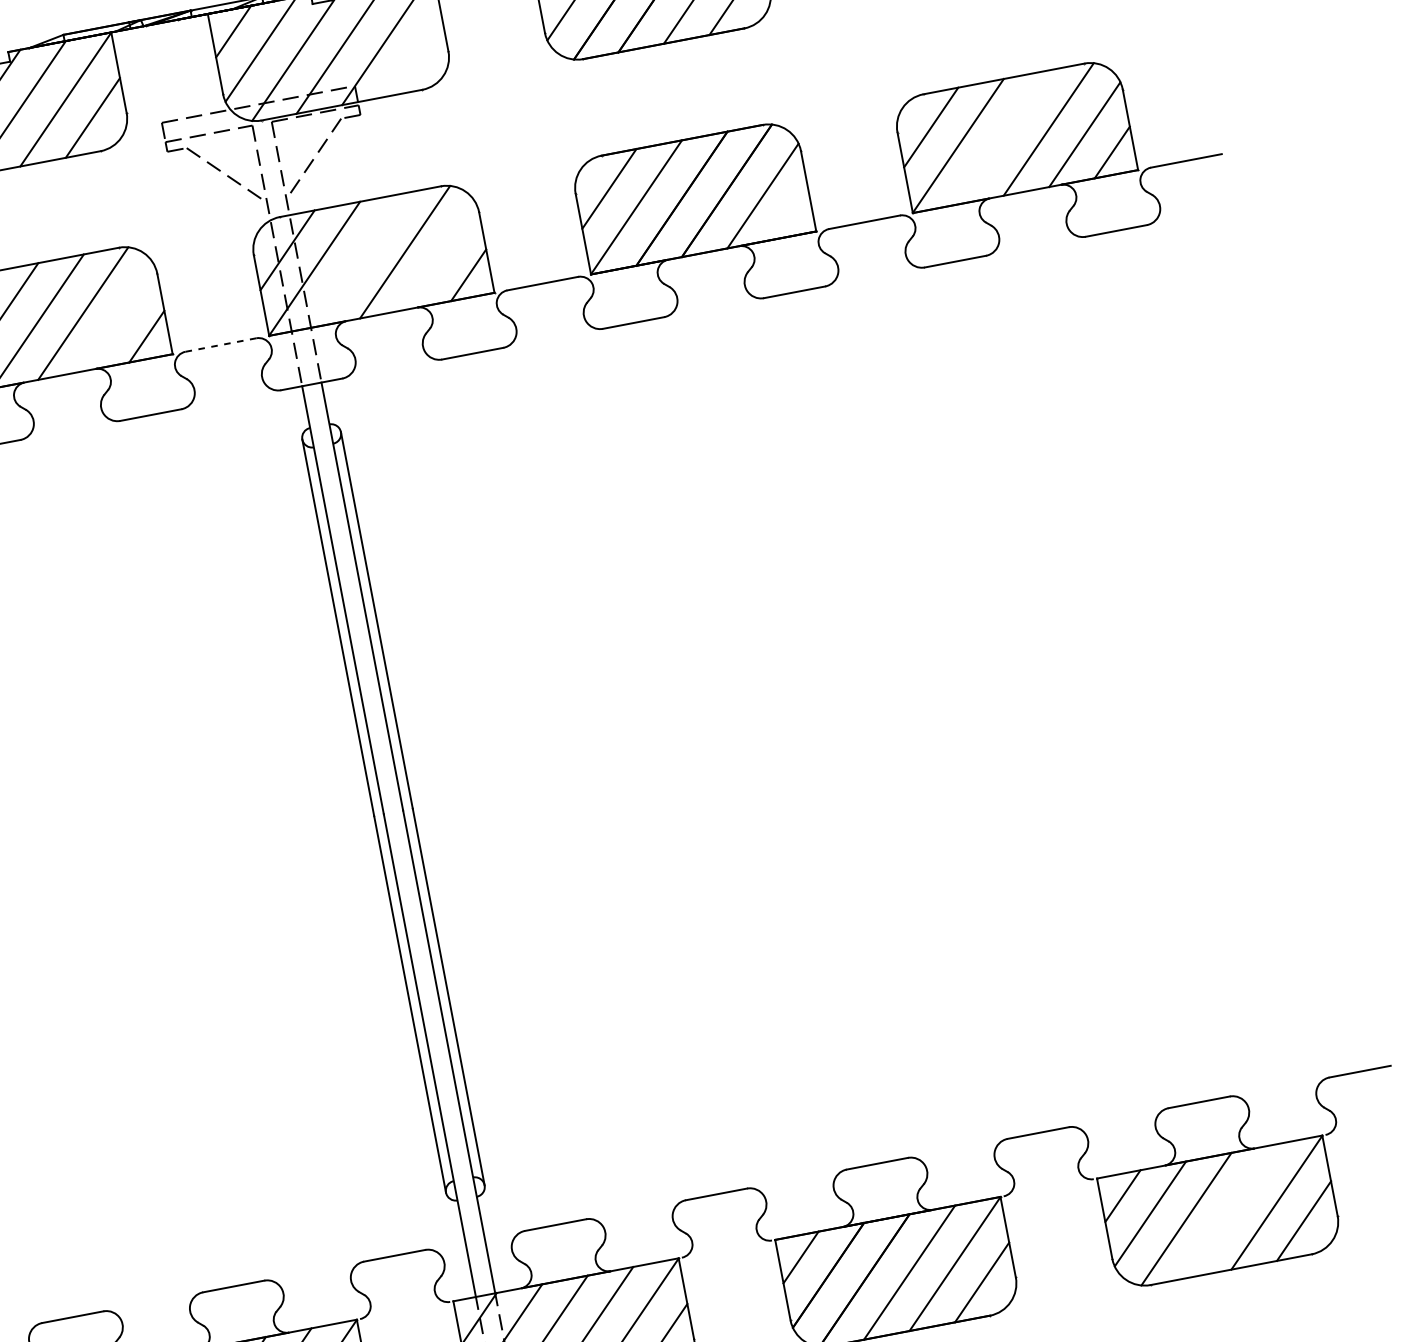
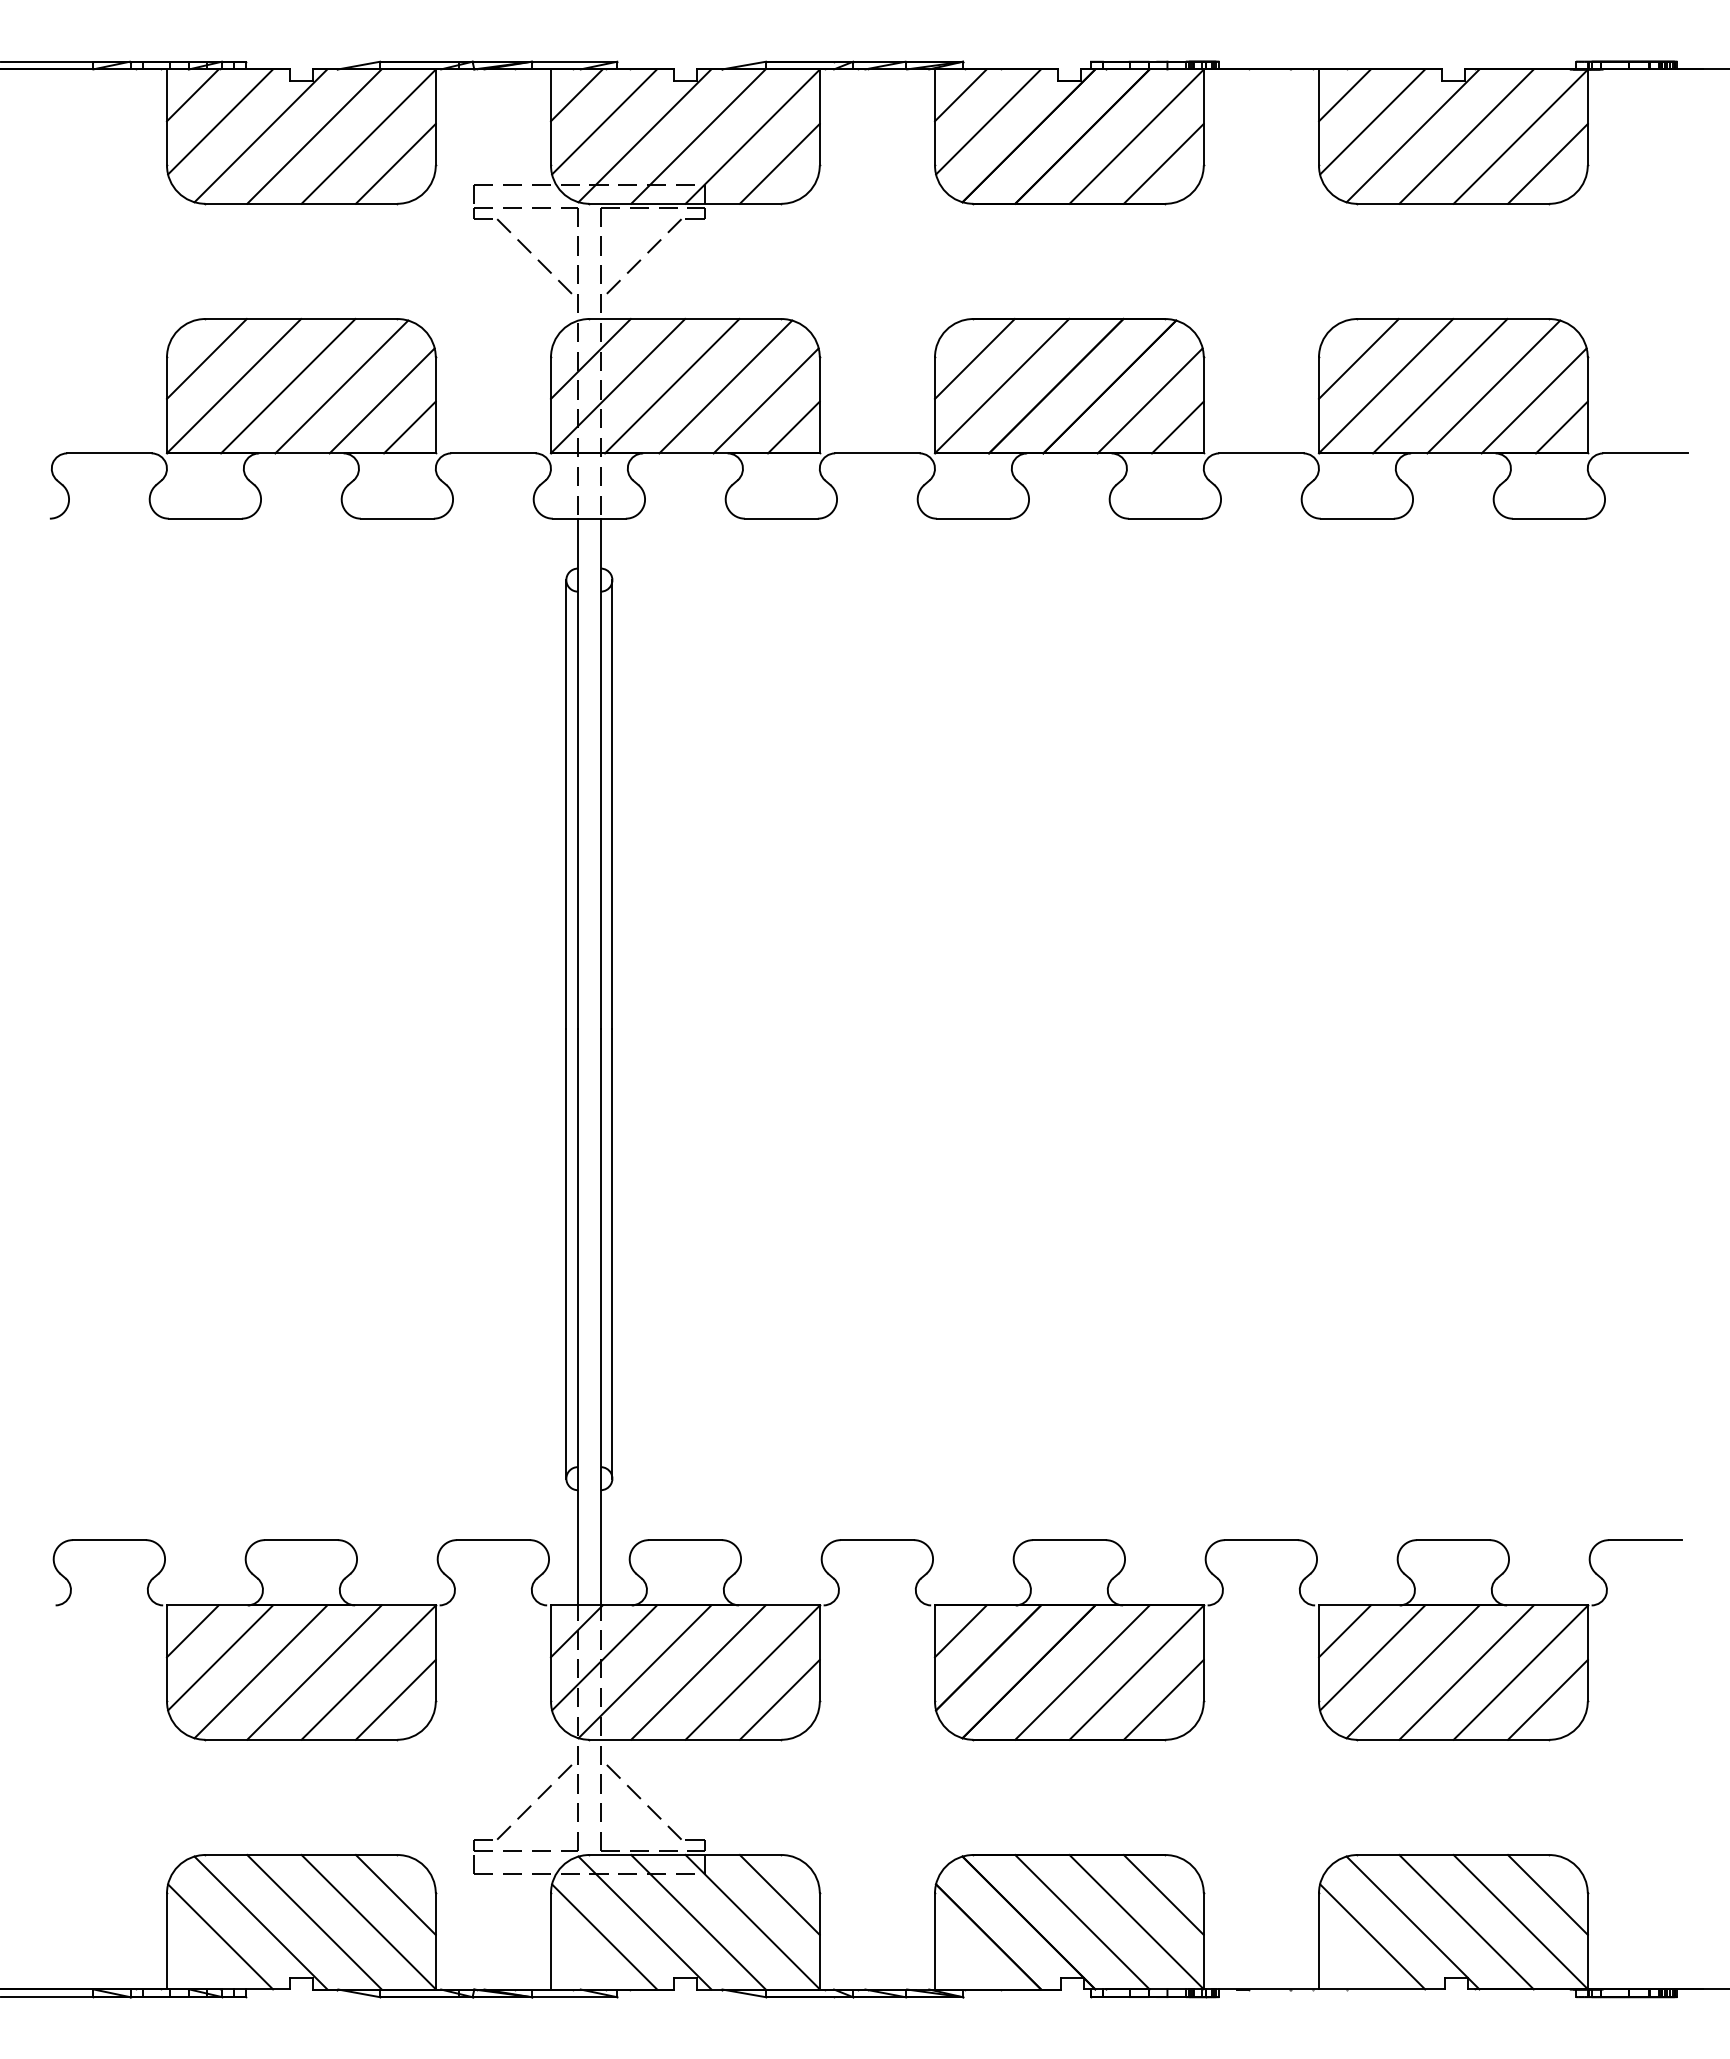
line: (414, 56) -> (779, 163), added
line: (1004, 137) -> (1440, 386), added
line: (790, 213) -> (1177, 427), added
line: (440, 257) -> (765, 400), added
line: (360, 260) -> (672, 386), added
line: (118, 318) -> (381, 400), added
line: (221, 345) -> (493, 453), dashed -> solid
line: (1231, 1211) -> (1466, 1672), added

